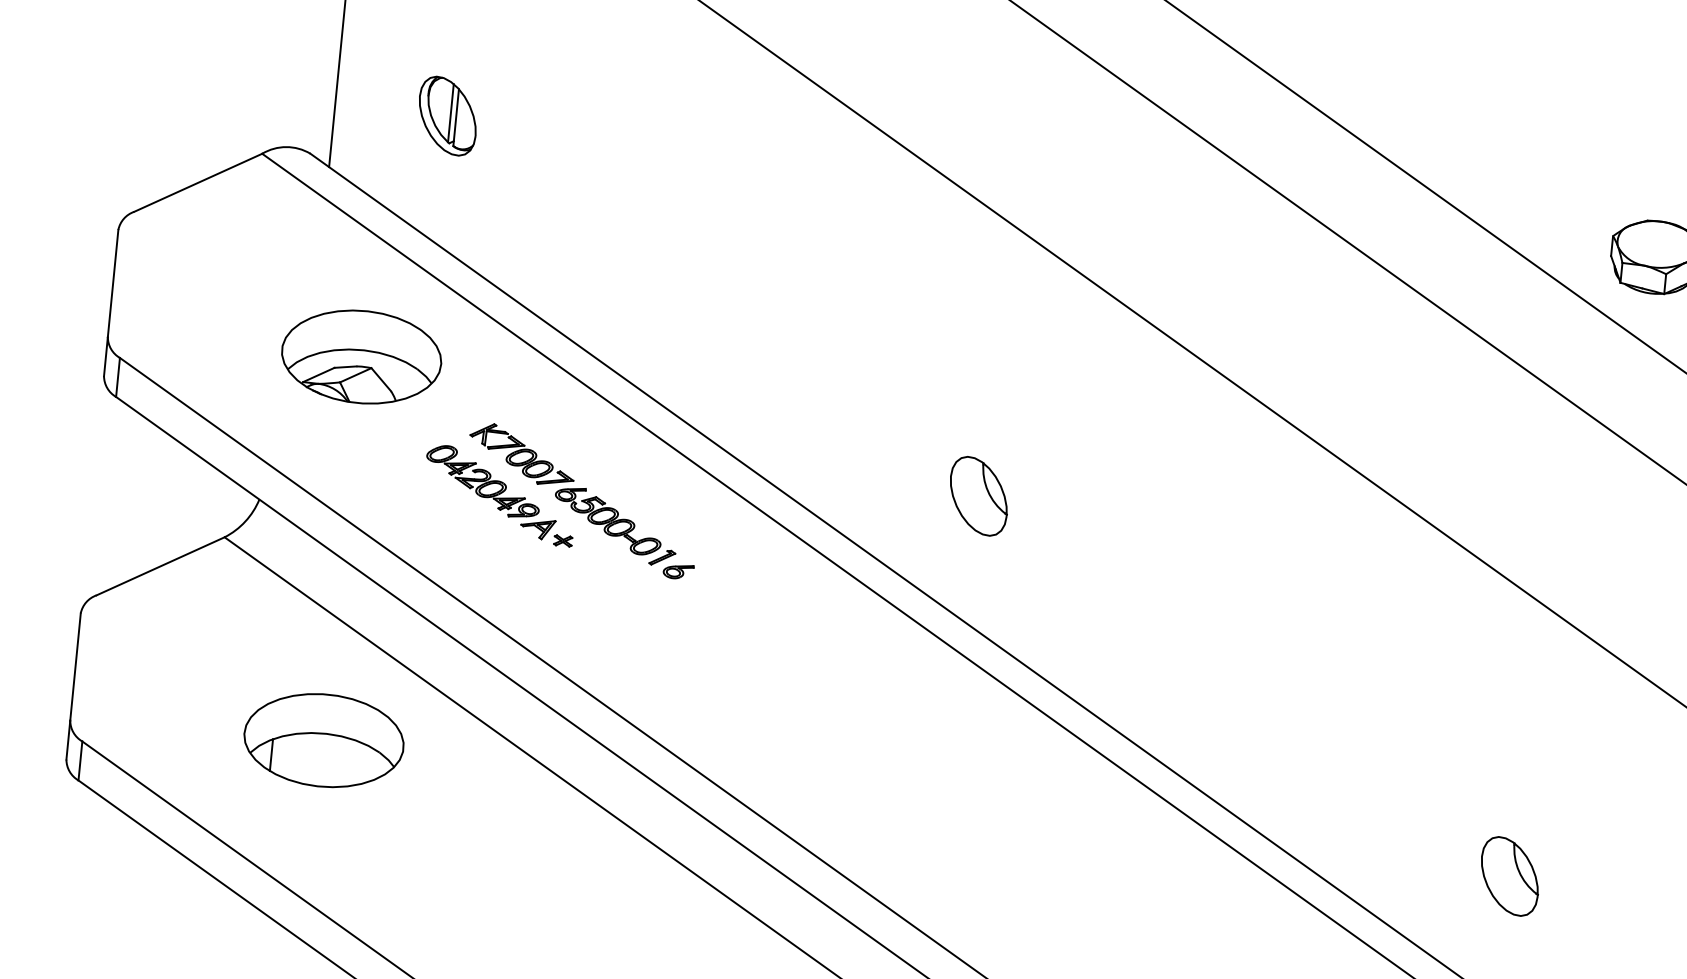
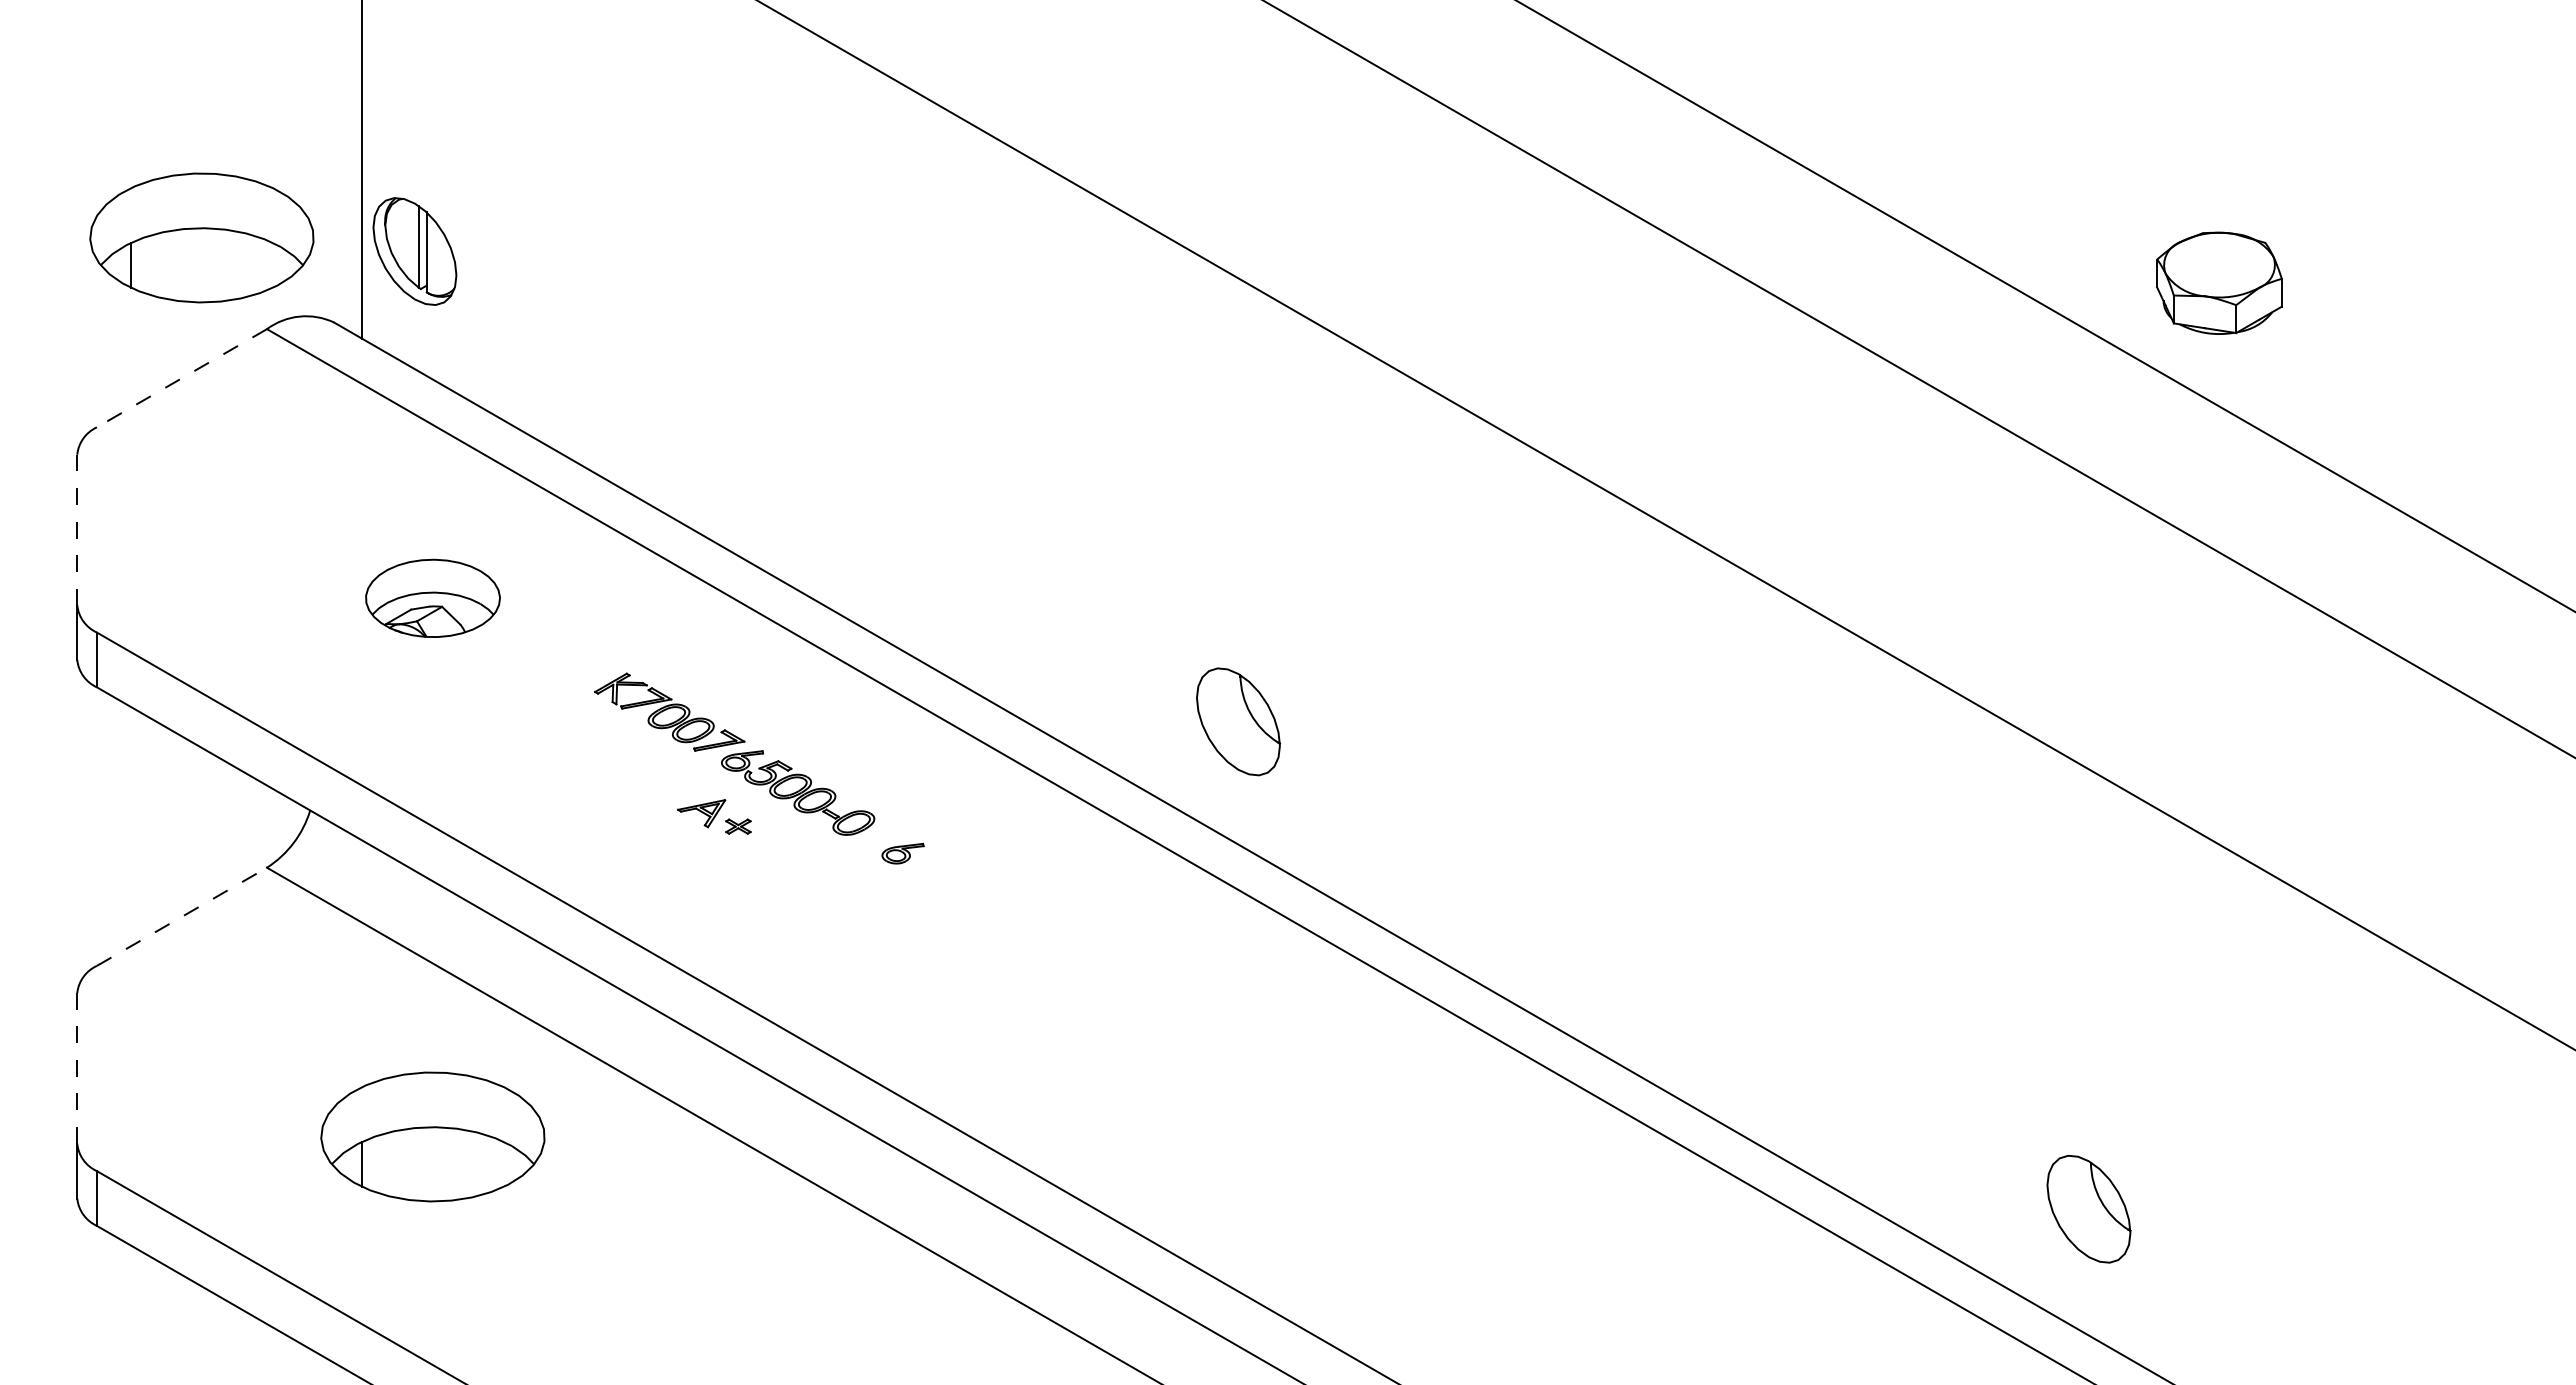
part: (221, 83) -> (201, 237), added
part: (447, 116) -> (414, 251), moved
line: (197, 182) -> (181, 378), solid -> dashed
line: (113, 283) -> (77, 530), solid -> dashed
part: (361, 357) -> (432, 598), size x0.6
part: (482, 481) -> (618, 754), removed
part: (978, 496) -> (1238, 721), moved
part: (662, 557) -> (878, 836), removed
line: (161, 566) -> (182, 916), solid -> dashed
line: (75, 667) -> (77, 1068), solid -> dashed
part: (1509, 875) -> (2088, 1208), moved

